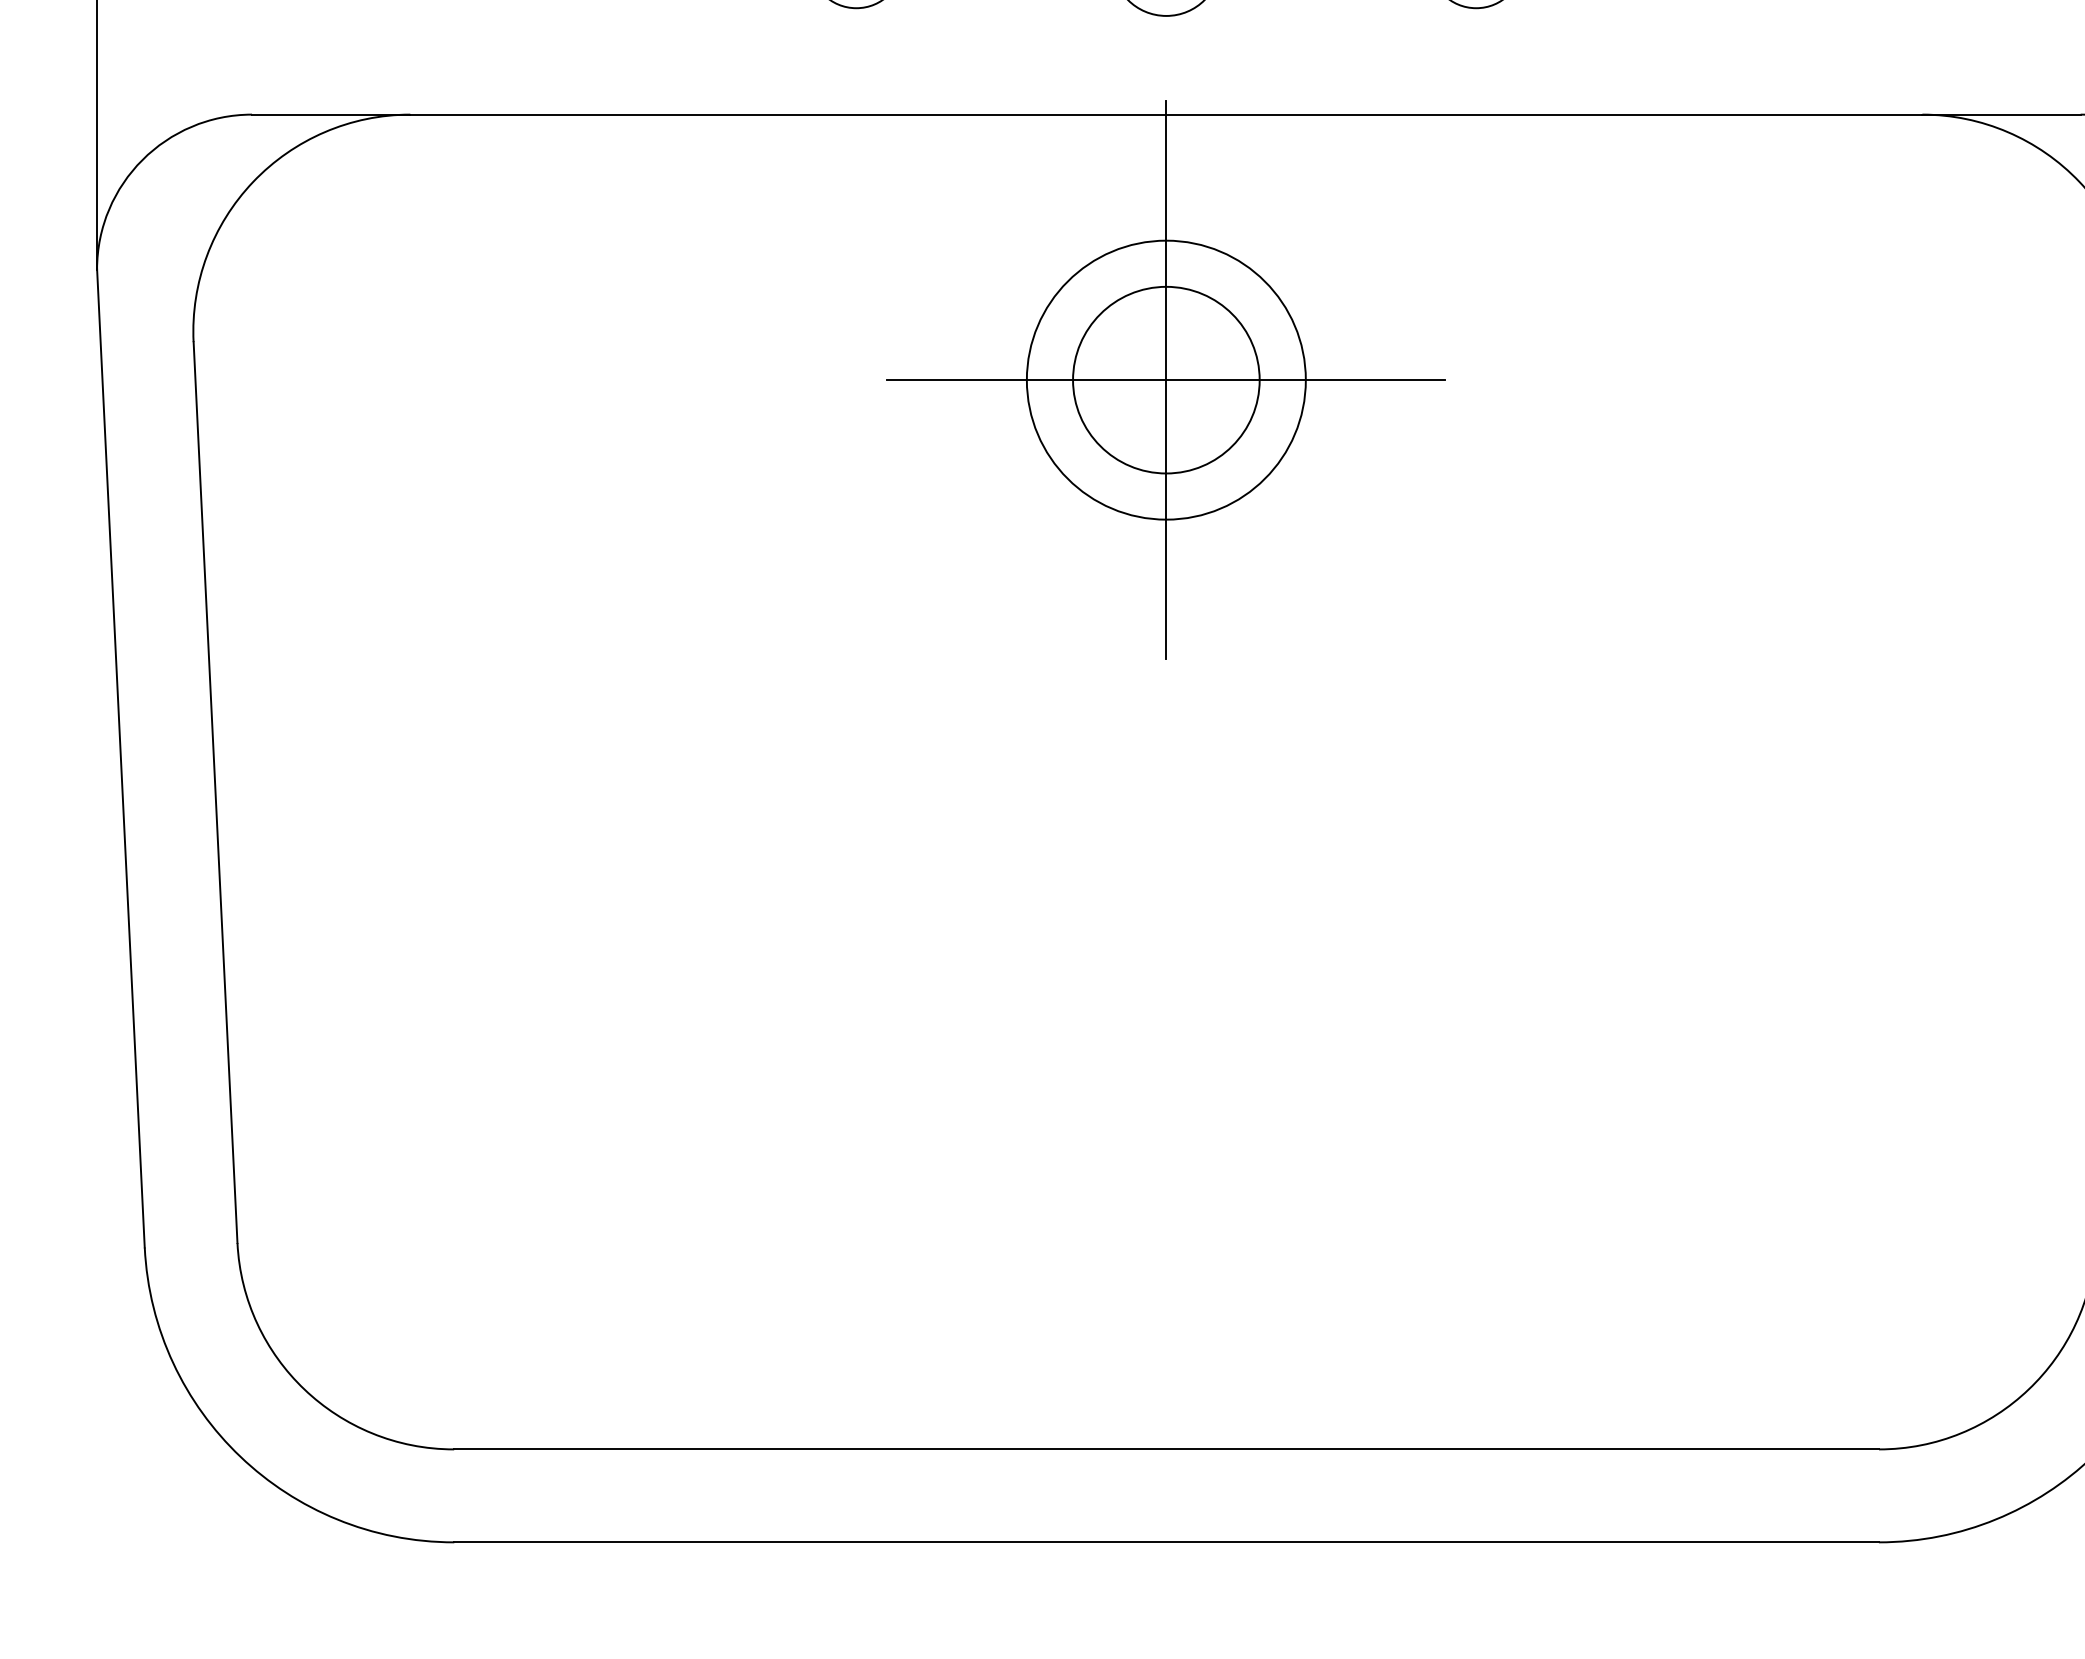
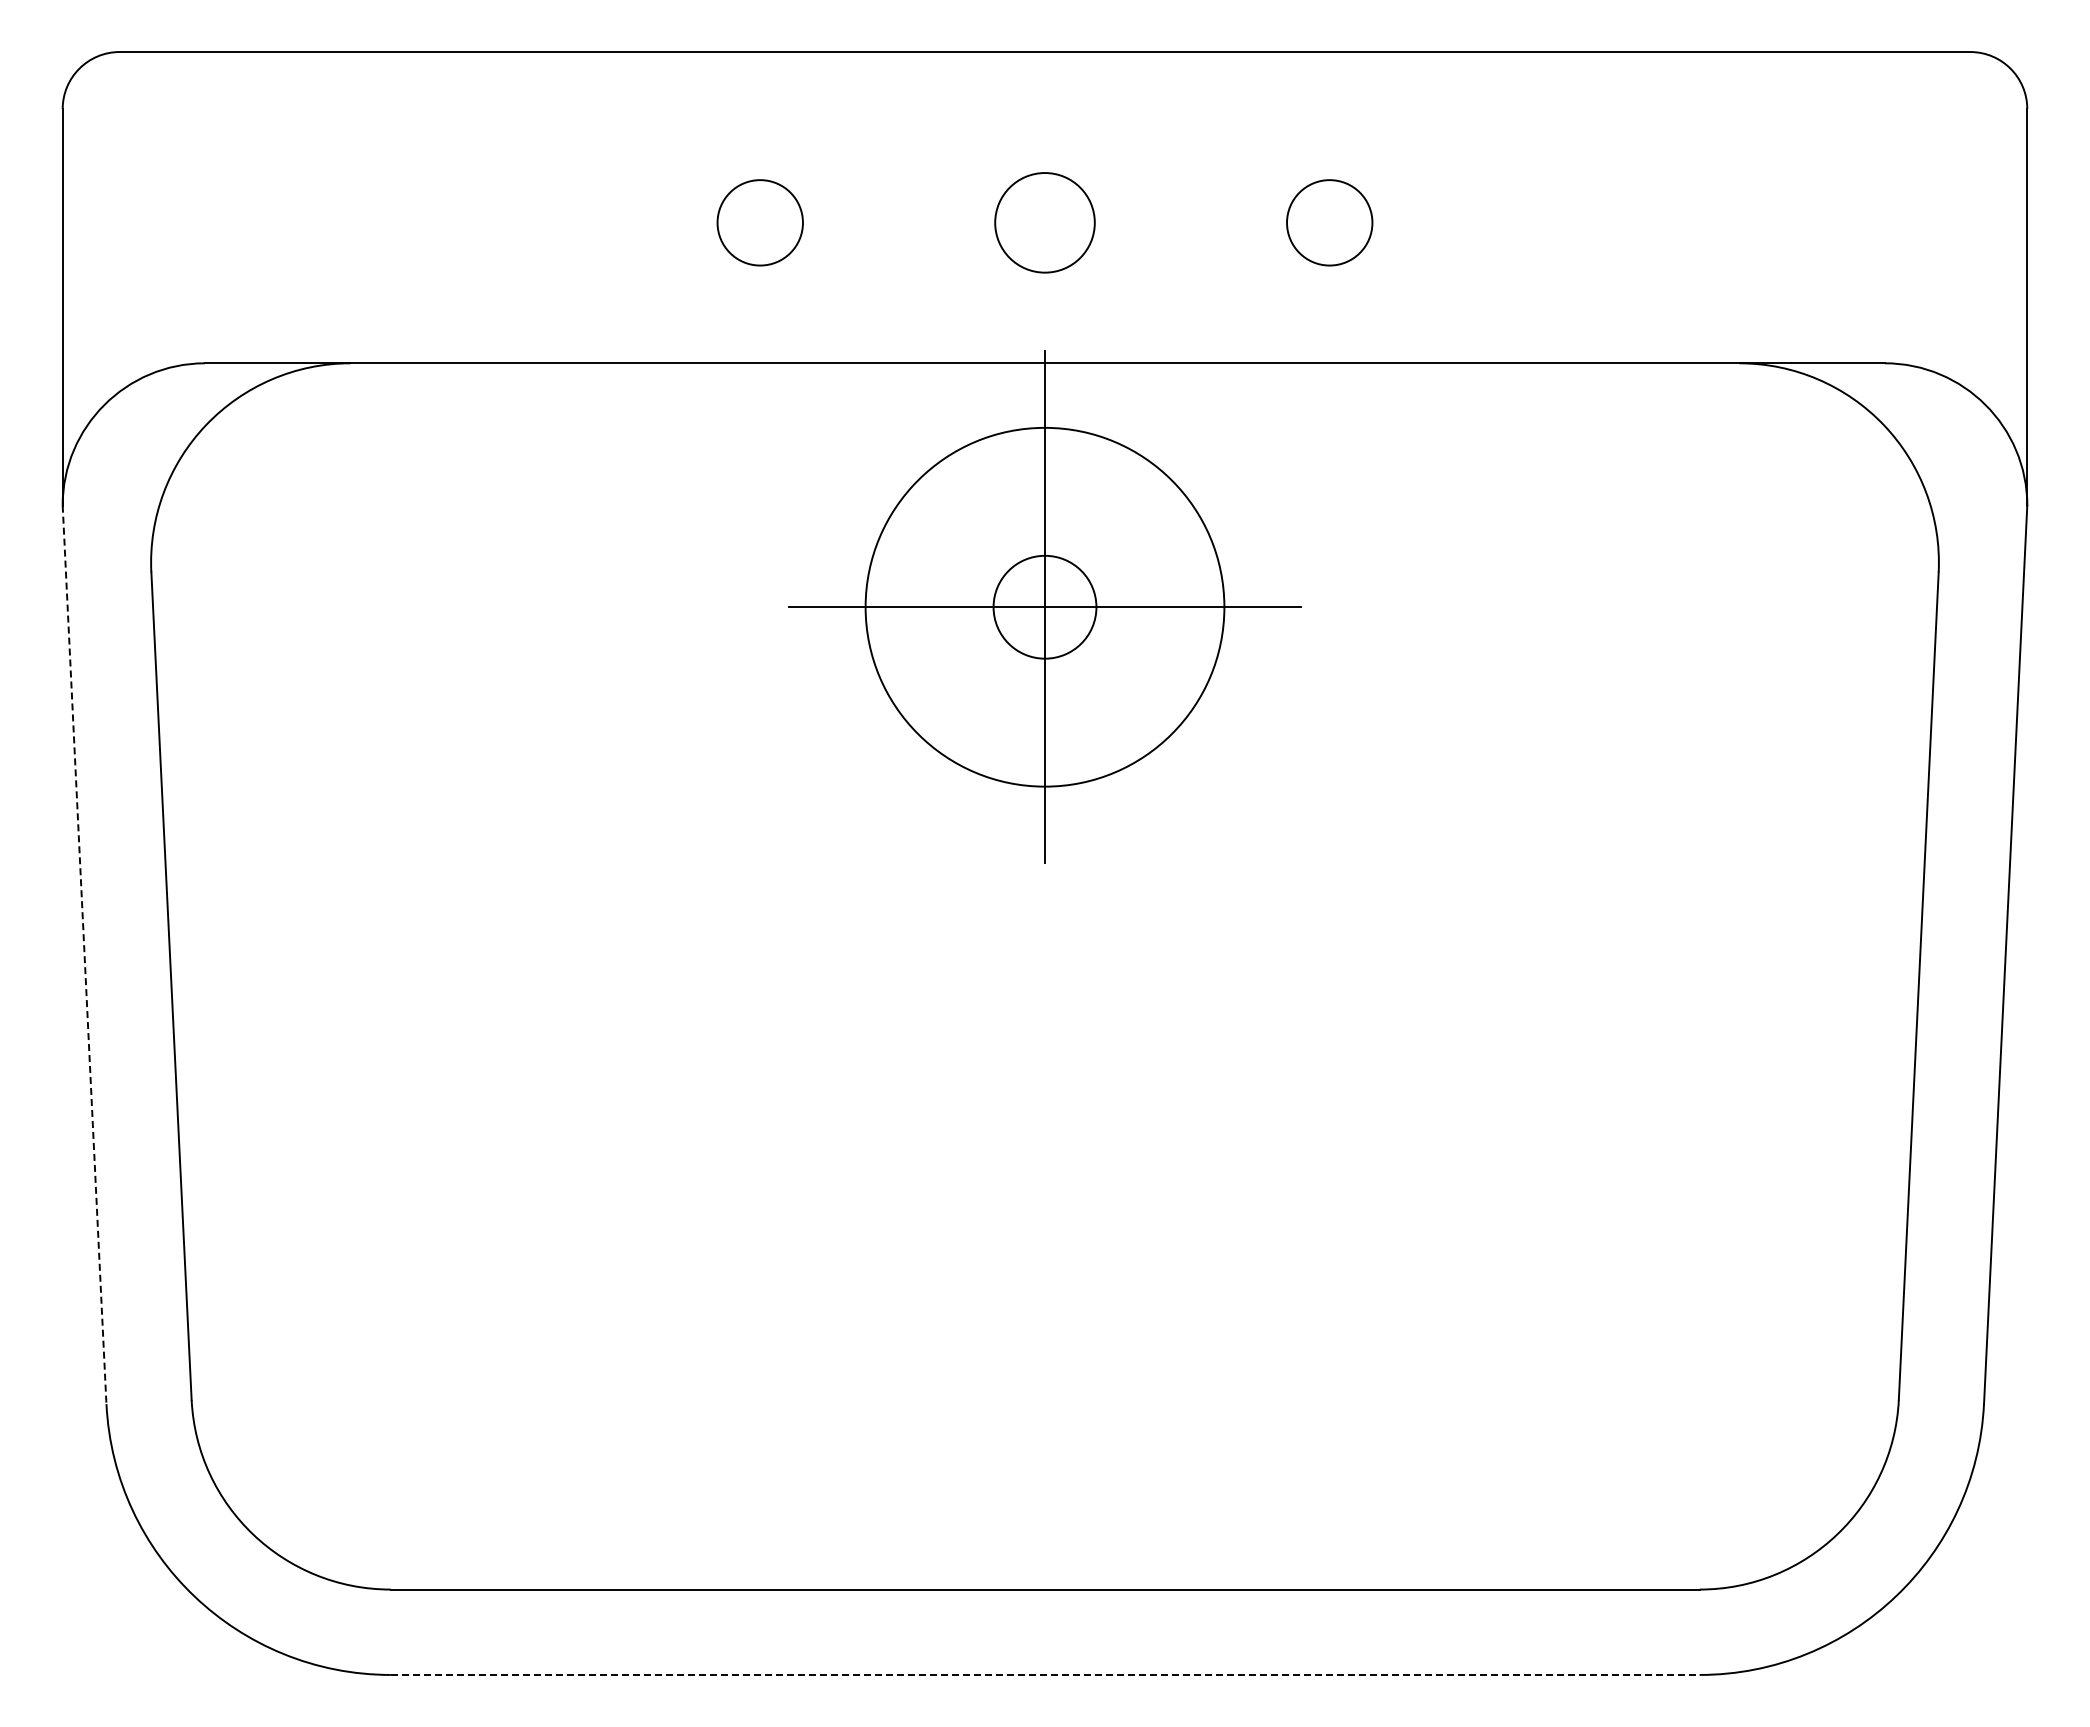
circle: (1165, 379) -> (1044, 606), size x0.6
circle: (1165, 380) -> (1044, 607), size x1.4
line: (120, 758) -> (84, 954), solid -> dashed
line: (1166, 1541) -> (1045, 1674), solid -> dashed

